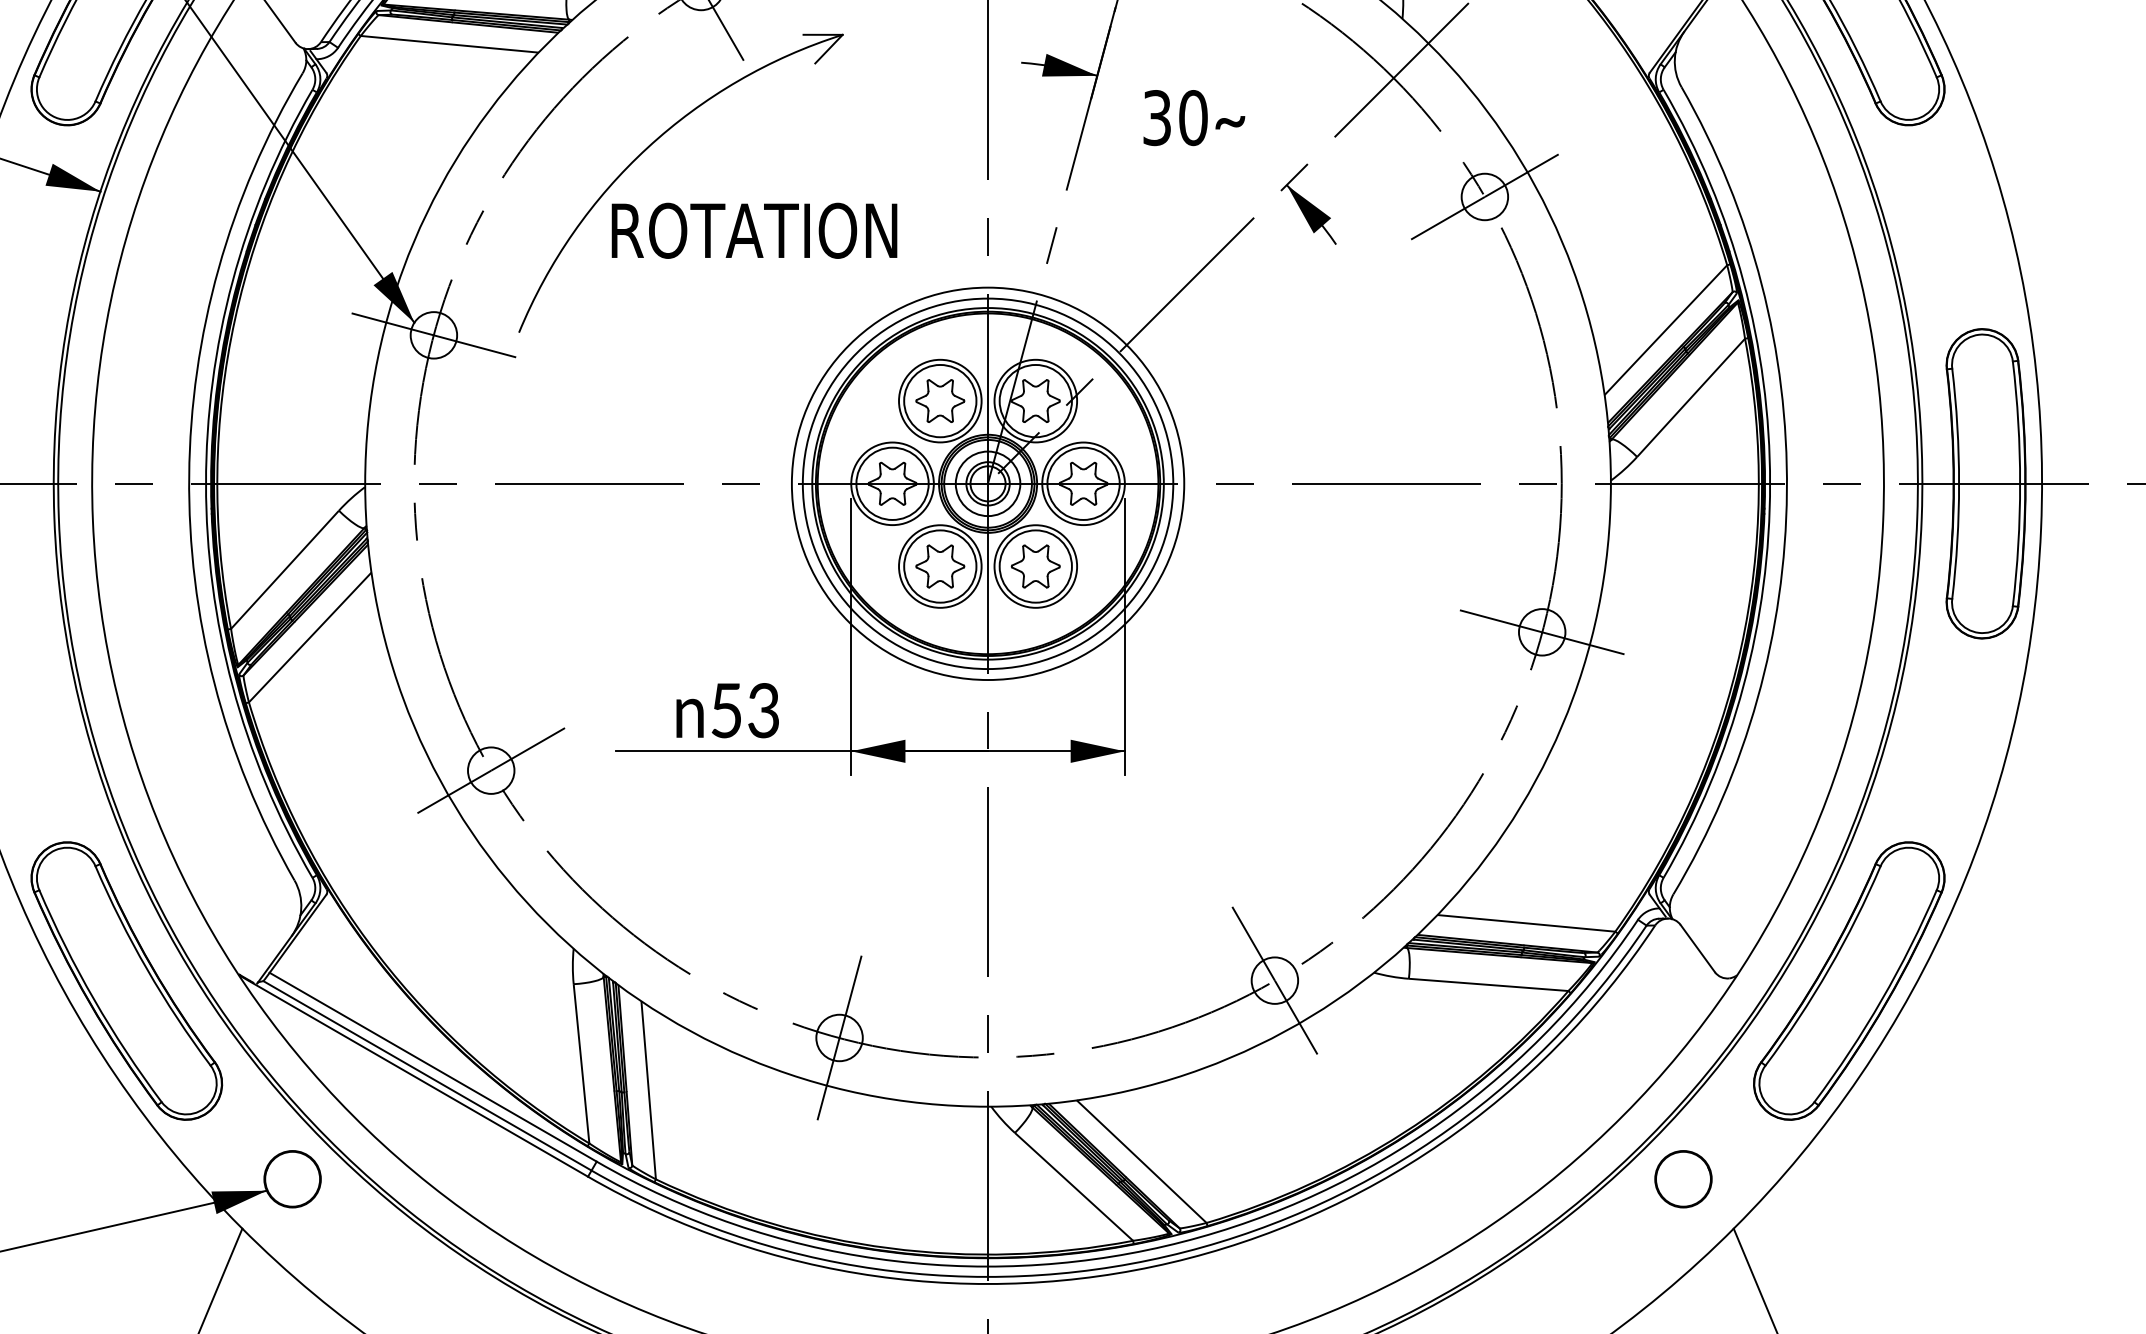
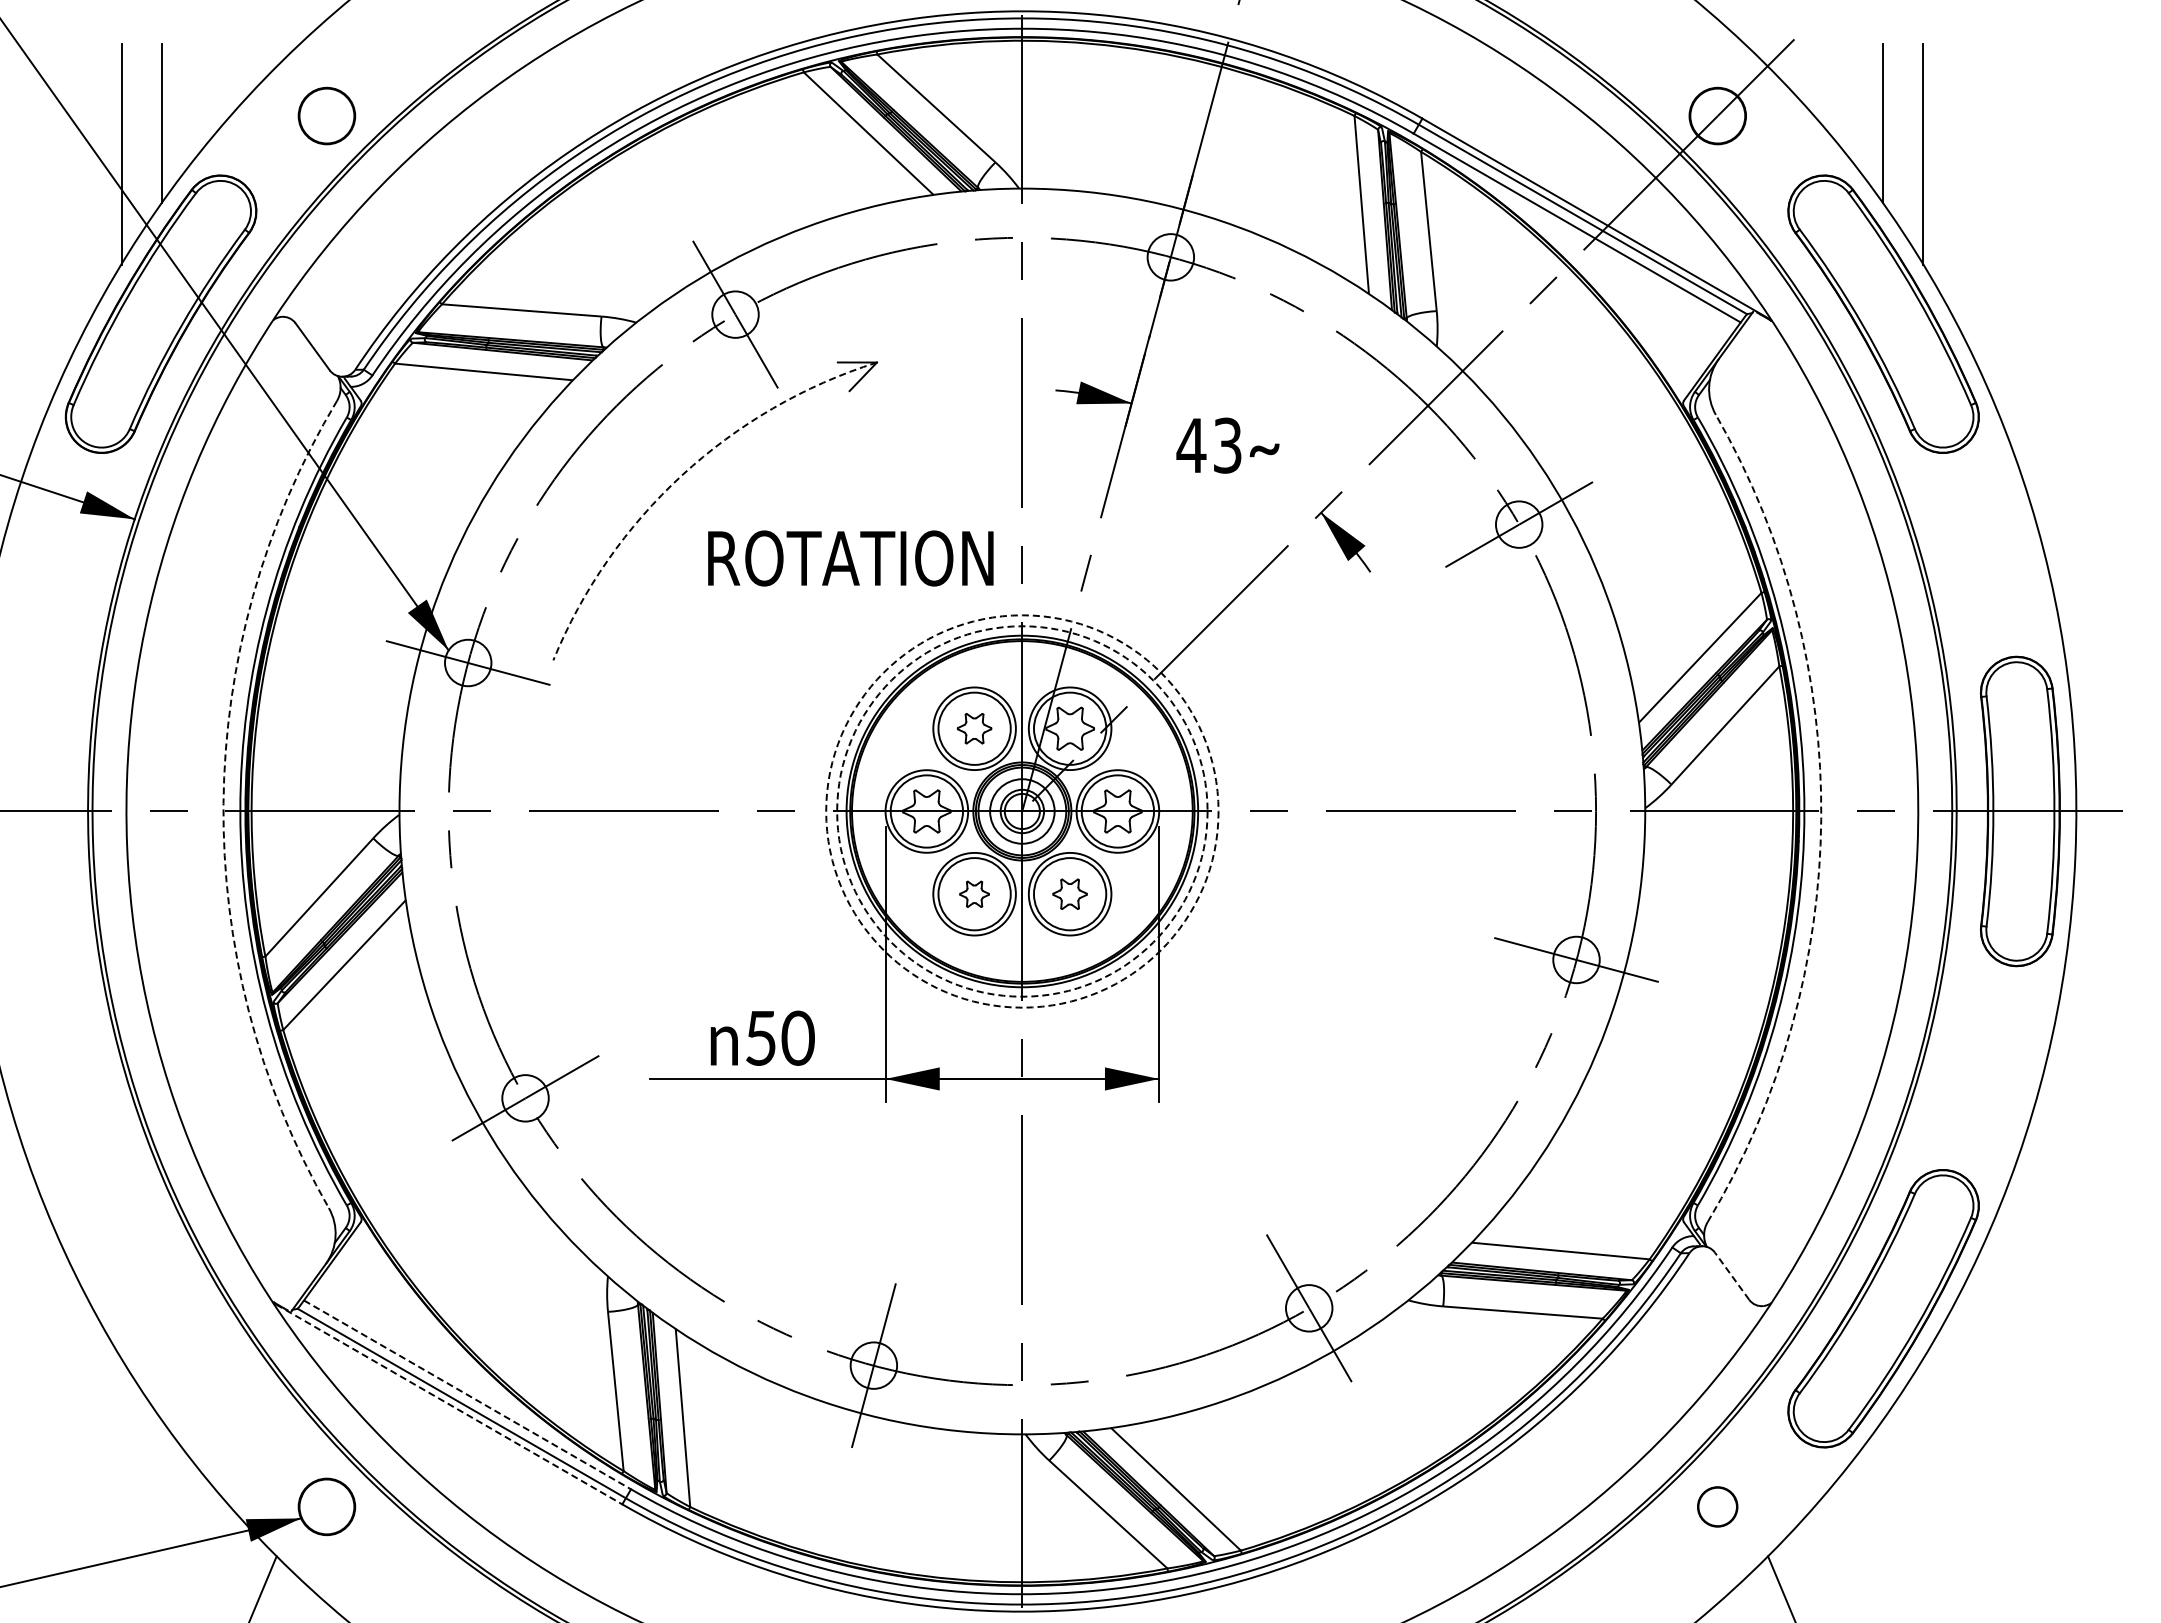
text: (1175, 117) -> (1209, 445), 30 -> 43
arc: (648, 147) -> (682, 475), solid -> dashed
text: (754, 230) -> (850, 558), moved
part: (940, 400) -> (974, 728), size x0.7
arc: (189, 475) -> (223, 803), solid -> dashed
circle: (988, 483) -> (1022, 811), solid -> dashed
circle: (988, 483) -> (1022, 811), solid -> dashed
arc: (1787, 491) -> (1821, 819), solid -> dashed
part: (940, 566) -> (974, 894), size x0.6
part: (1035, 566) -> (1069, 894), size x0.7
text: (763, 709) -> (797, 1037), 53 -> 50
line: (1697, 947) -> (1731, 1275), solid -> dashed
part: (127, 980) -> (161, 1308), removed
line: (433, 1066) -> (467, 1394), solid -> dashed
line: (415, 1076) -> (449, 1404), solid -> dashed
part: (1683, 1178) -> (1717, 1506), size x0.7

